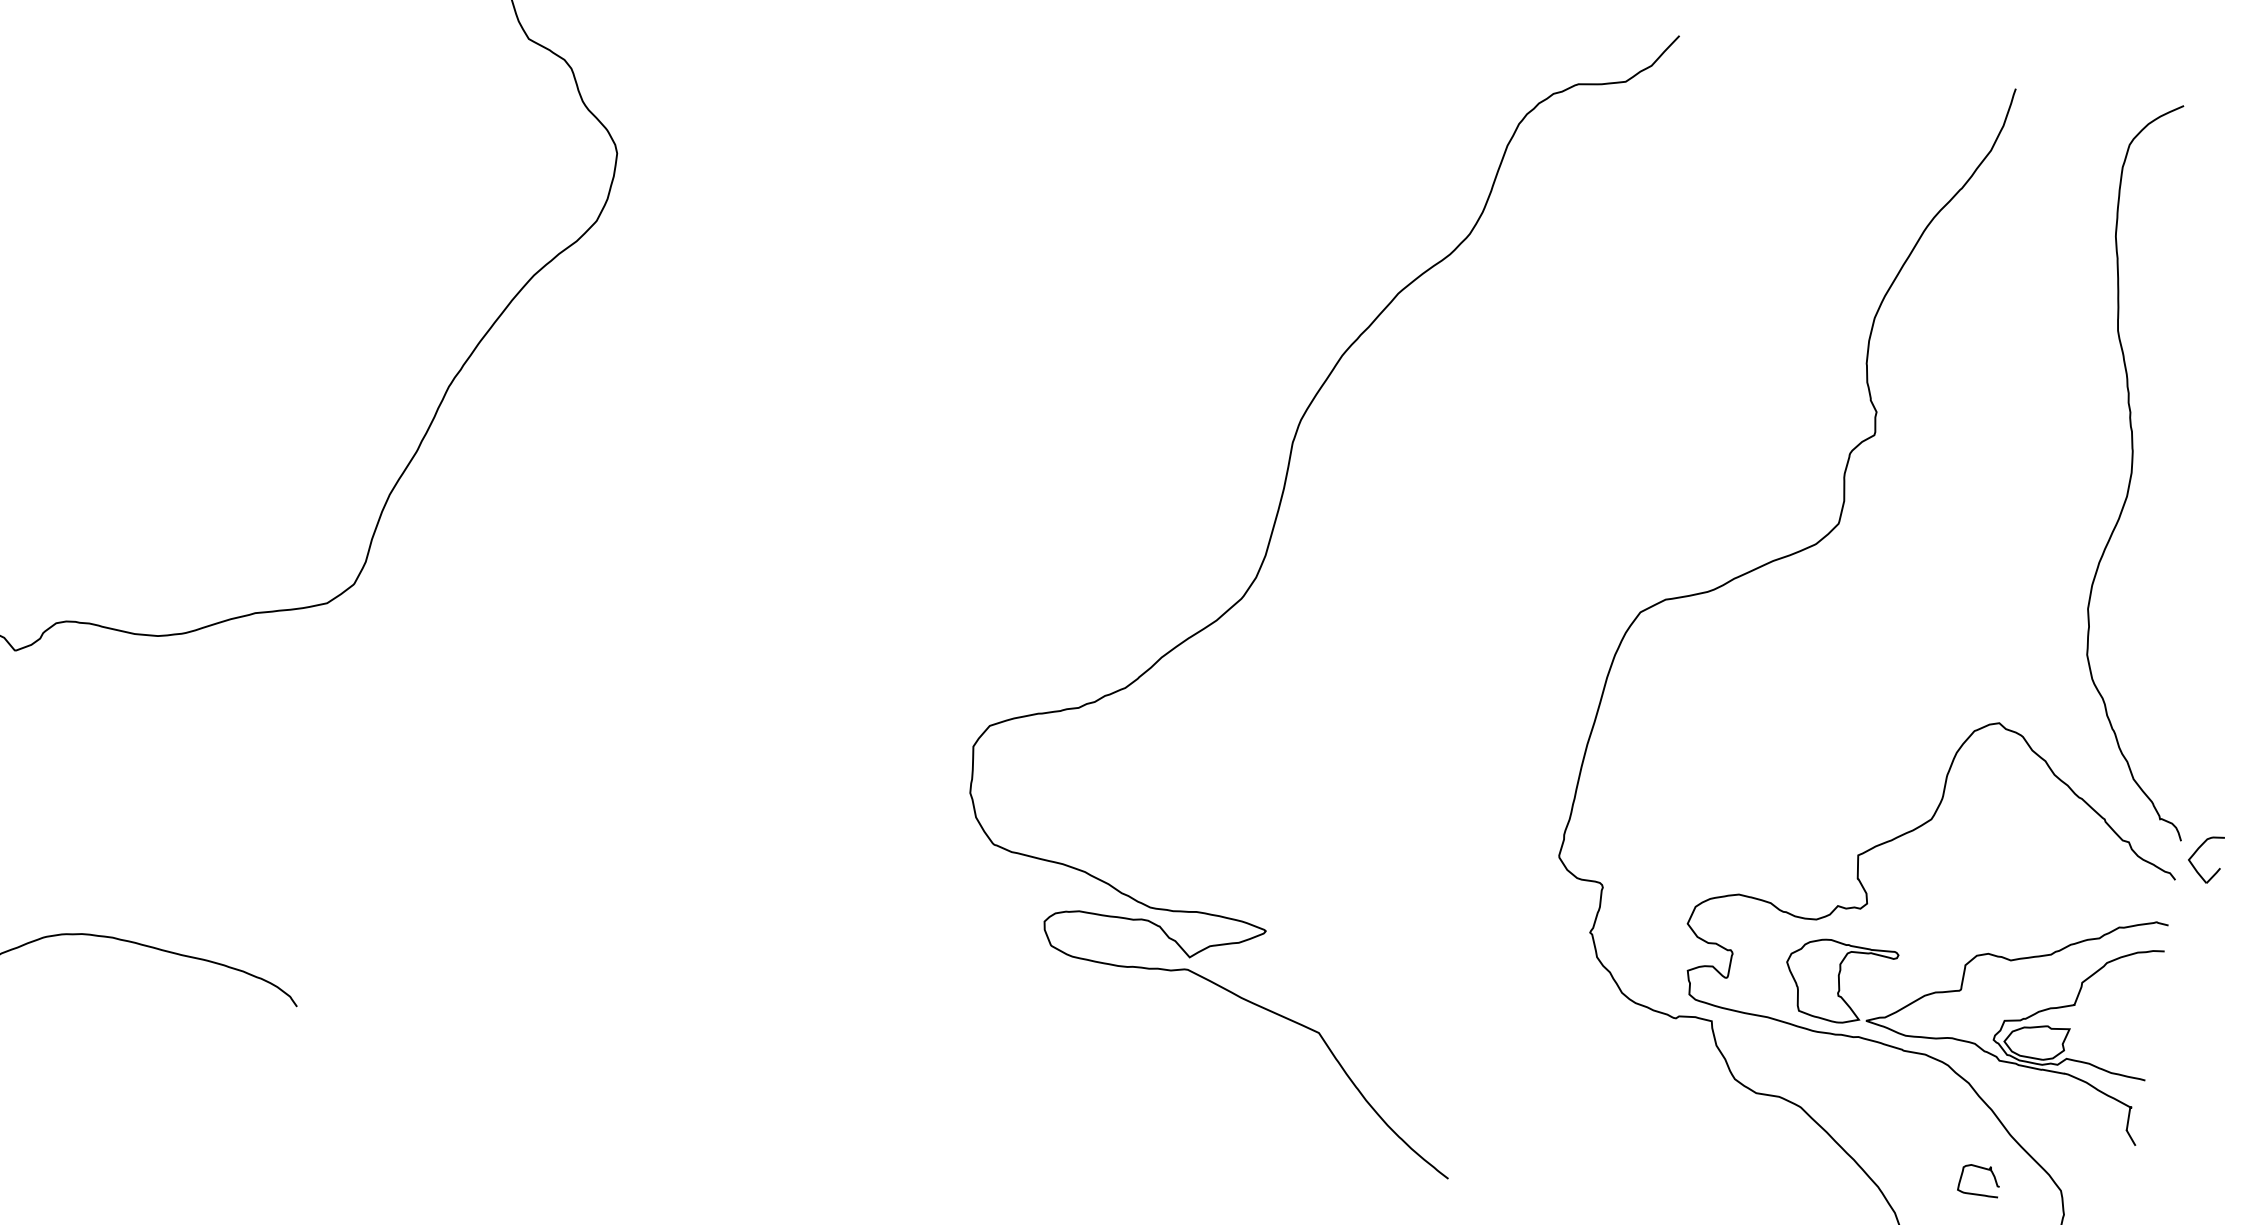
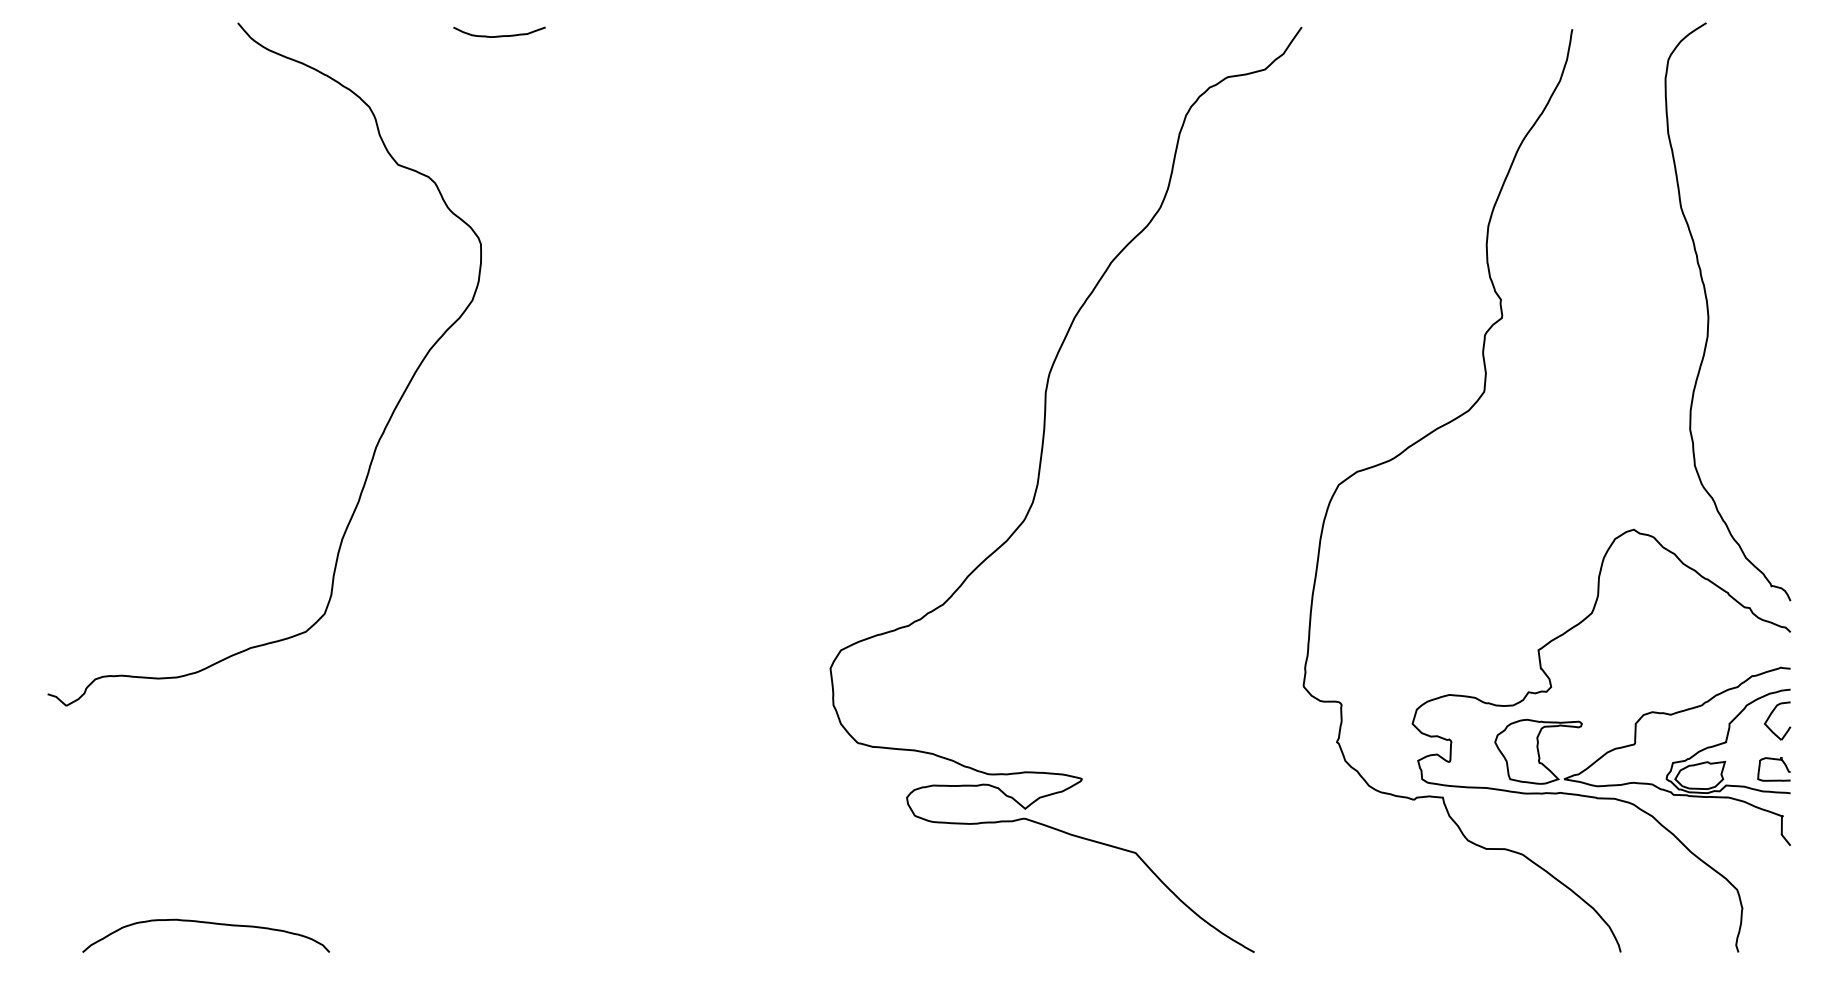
part: (2198, 850) -> (1771, 715), moved
curve: (1983, 1169) -> (1775, 760), moved

